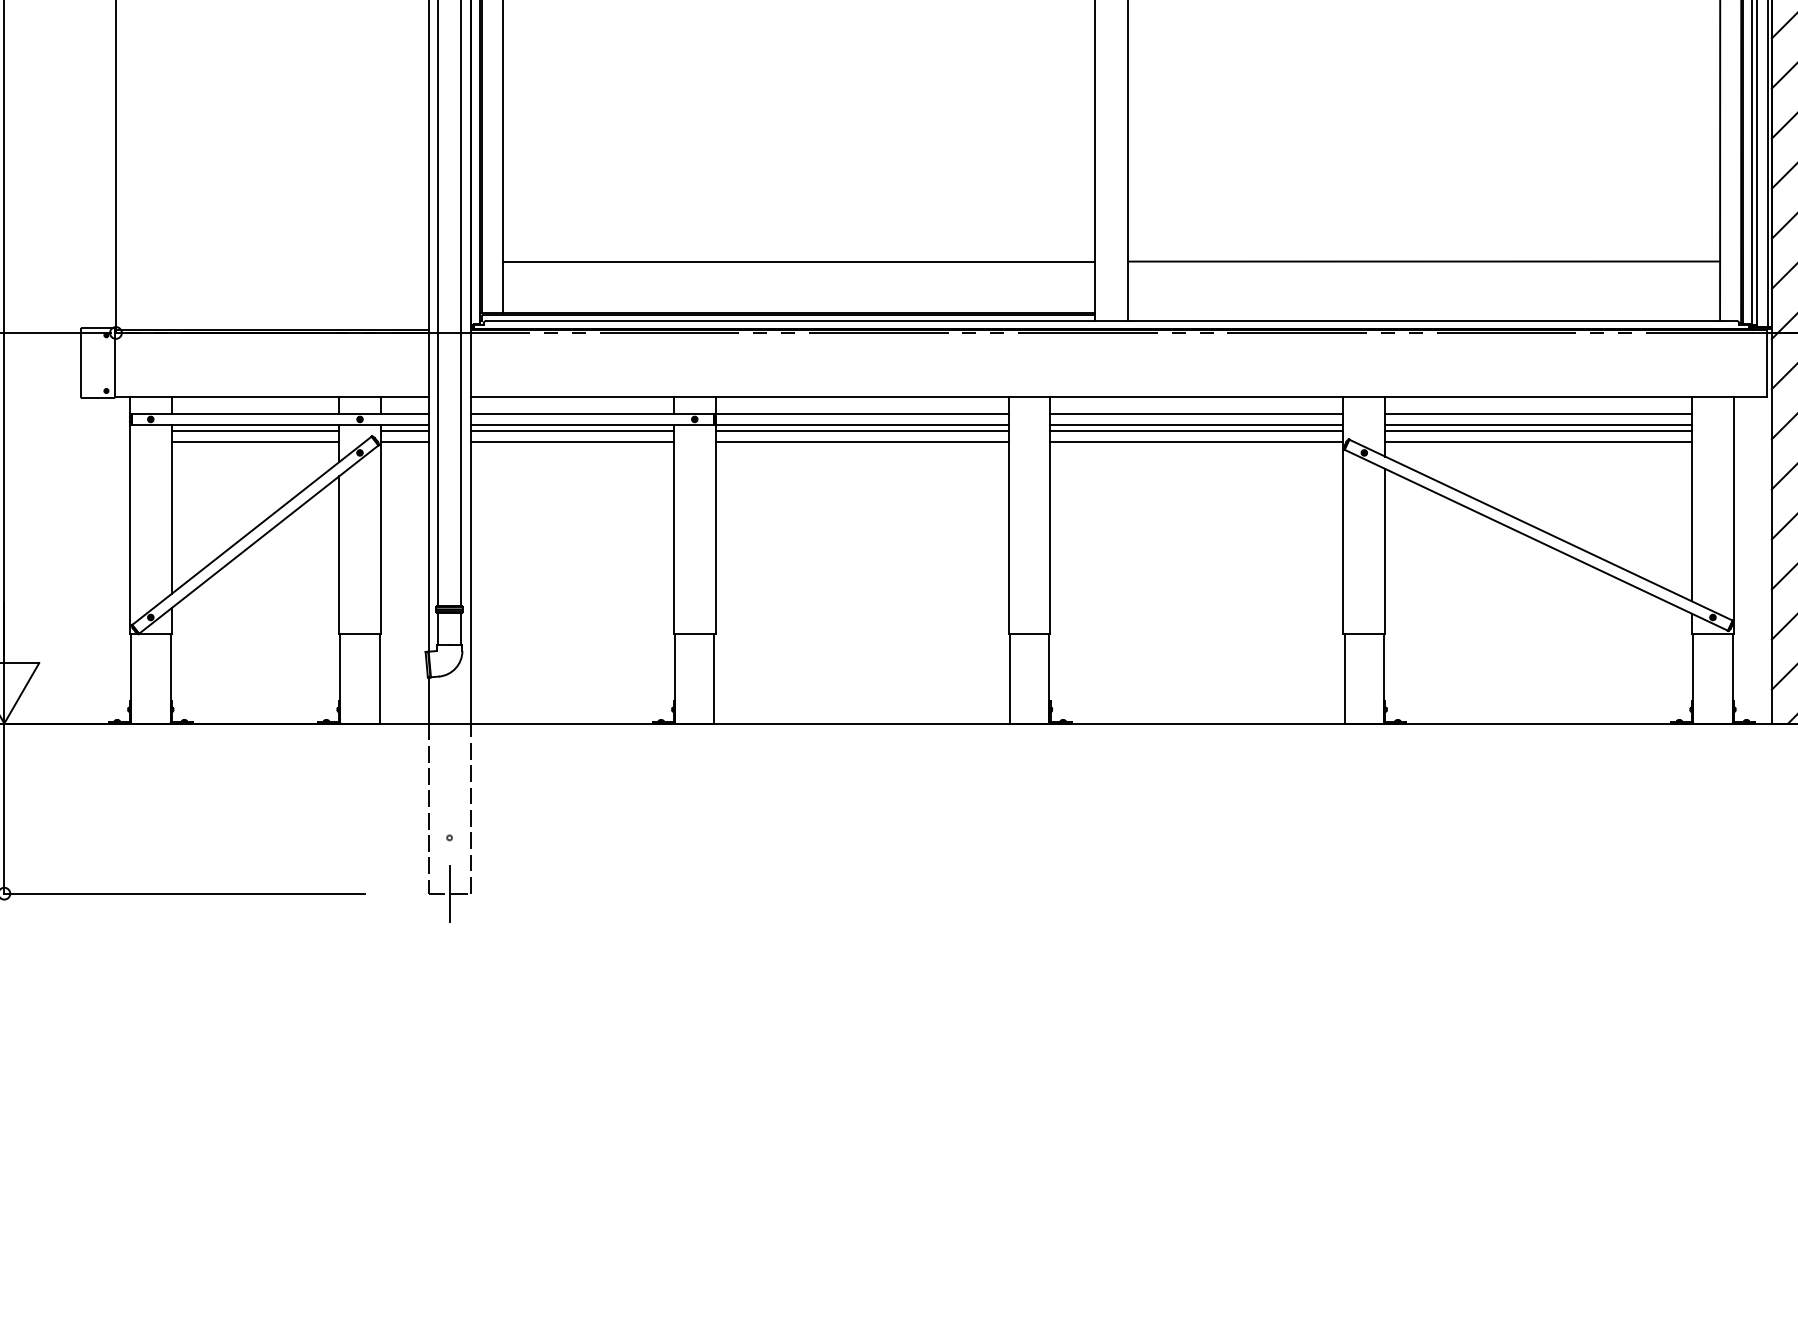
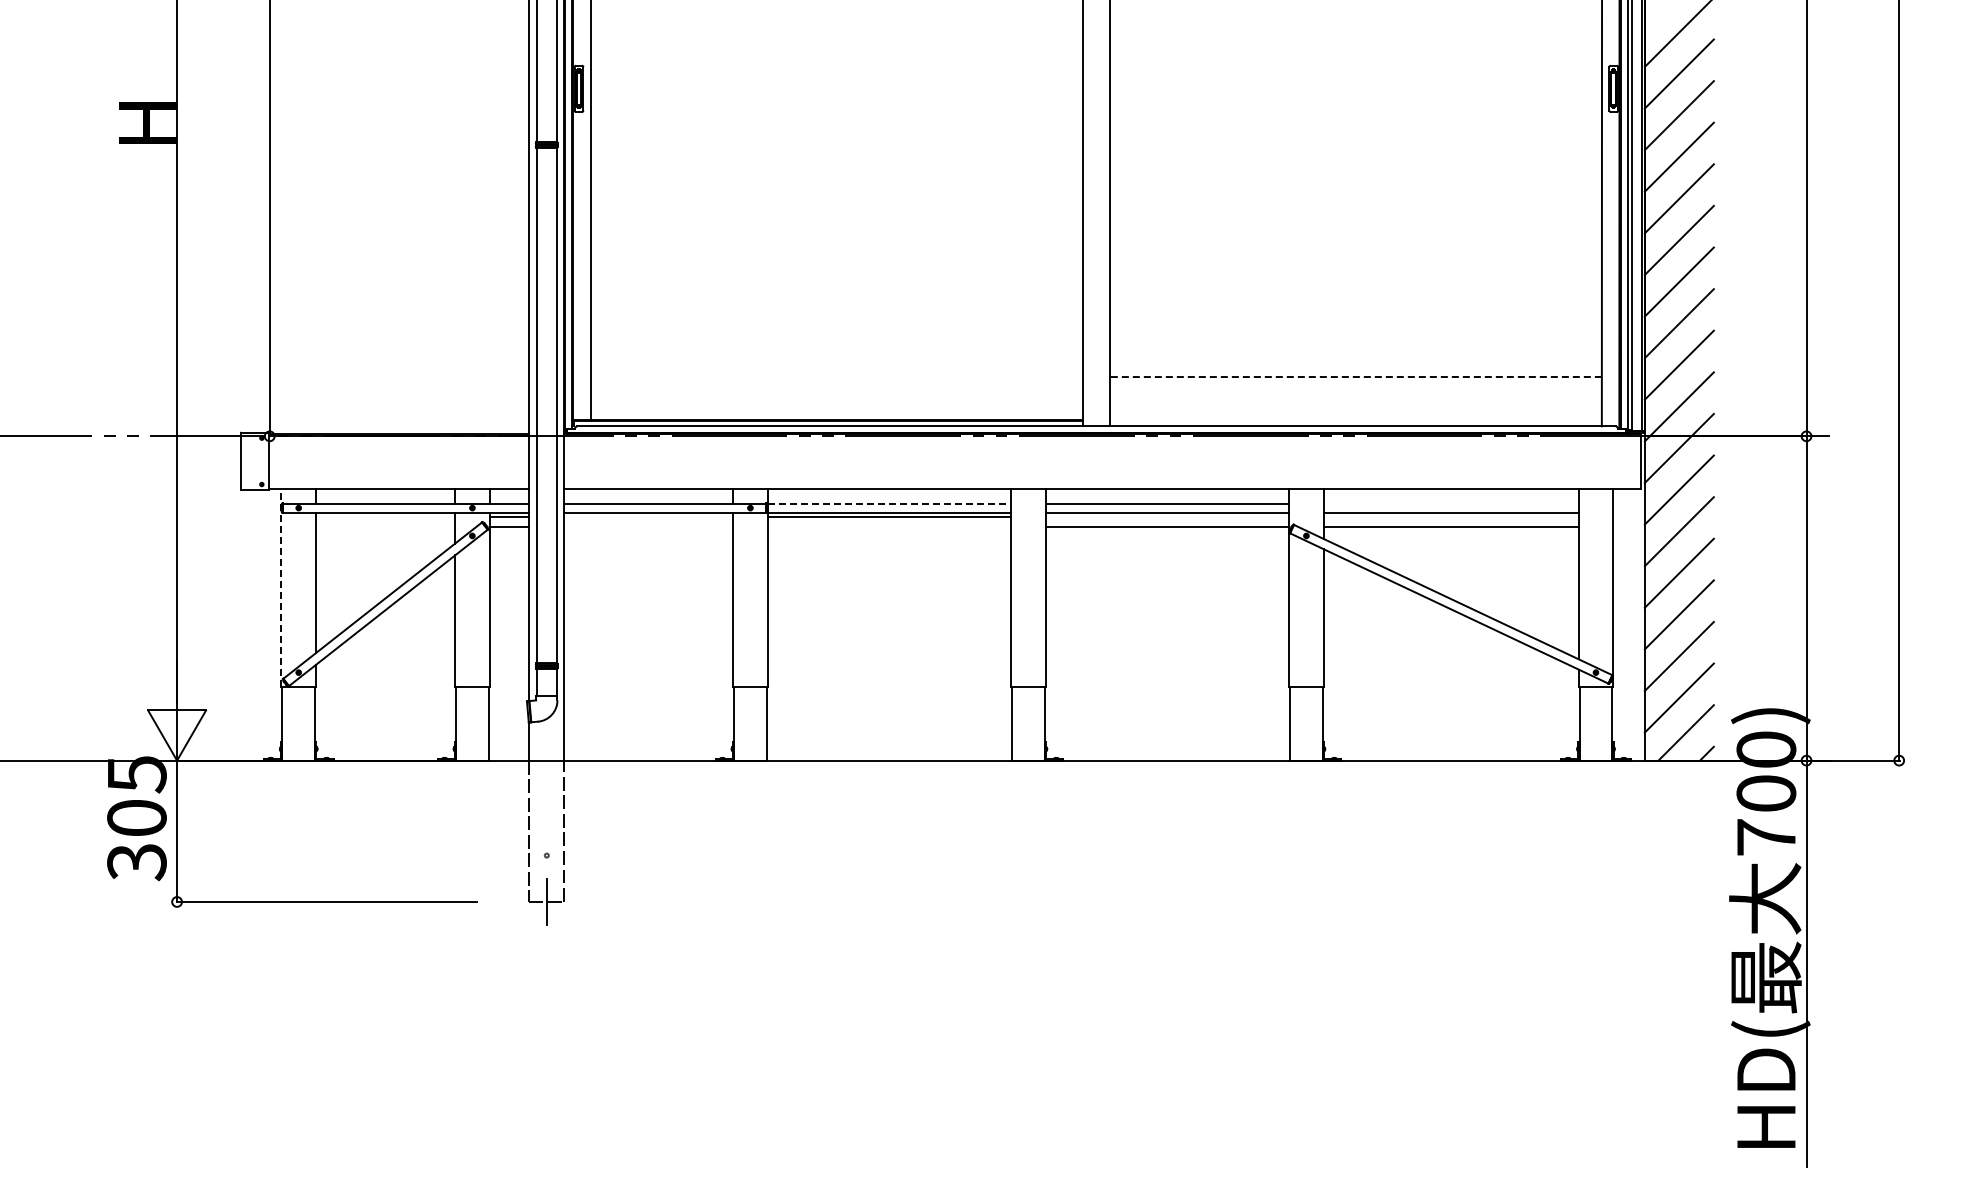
line: (798, 262) -> (836, 377), removed
line: (1424, 262) -> (1356, 377), solid -> dashed
line: (862, 413) -> (889, 503), solid -> dashed
line: (1537, 413) -> (1450, 503), removed
line: (255, 430) -> (385, 517), removed
line: (572, 430) -> (648, 517), removed
line: (1197, 430) -> (1167, 517), removed
line: (1537, 430) -> (1450, 517), removed
line: (255, 441) -> (385, 526), removed
line: (572, 441) -> (648, 526), removed
line: (862, 441) -> (889, 526), removed
line: (130, 515) -> (281, 587), solid -> dashed

